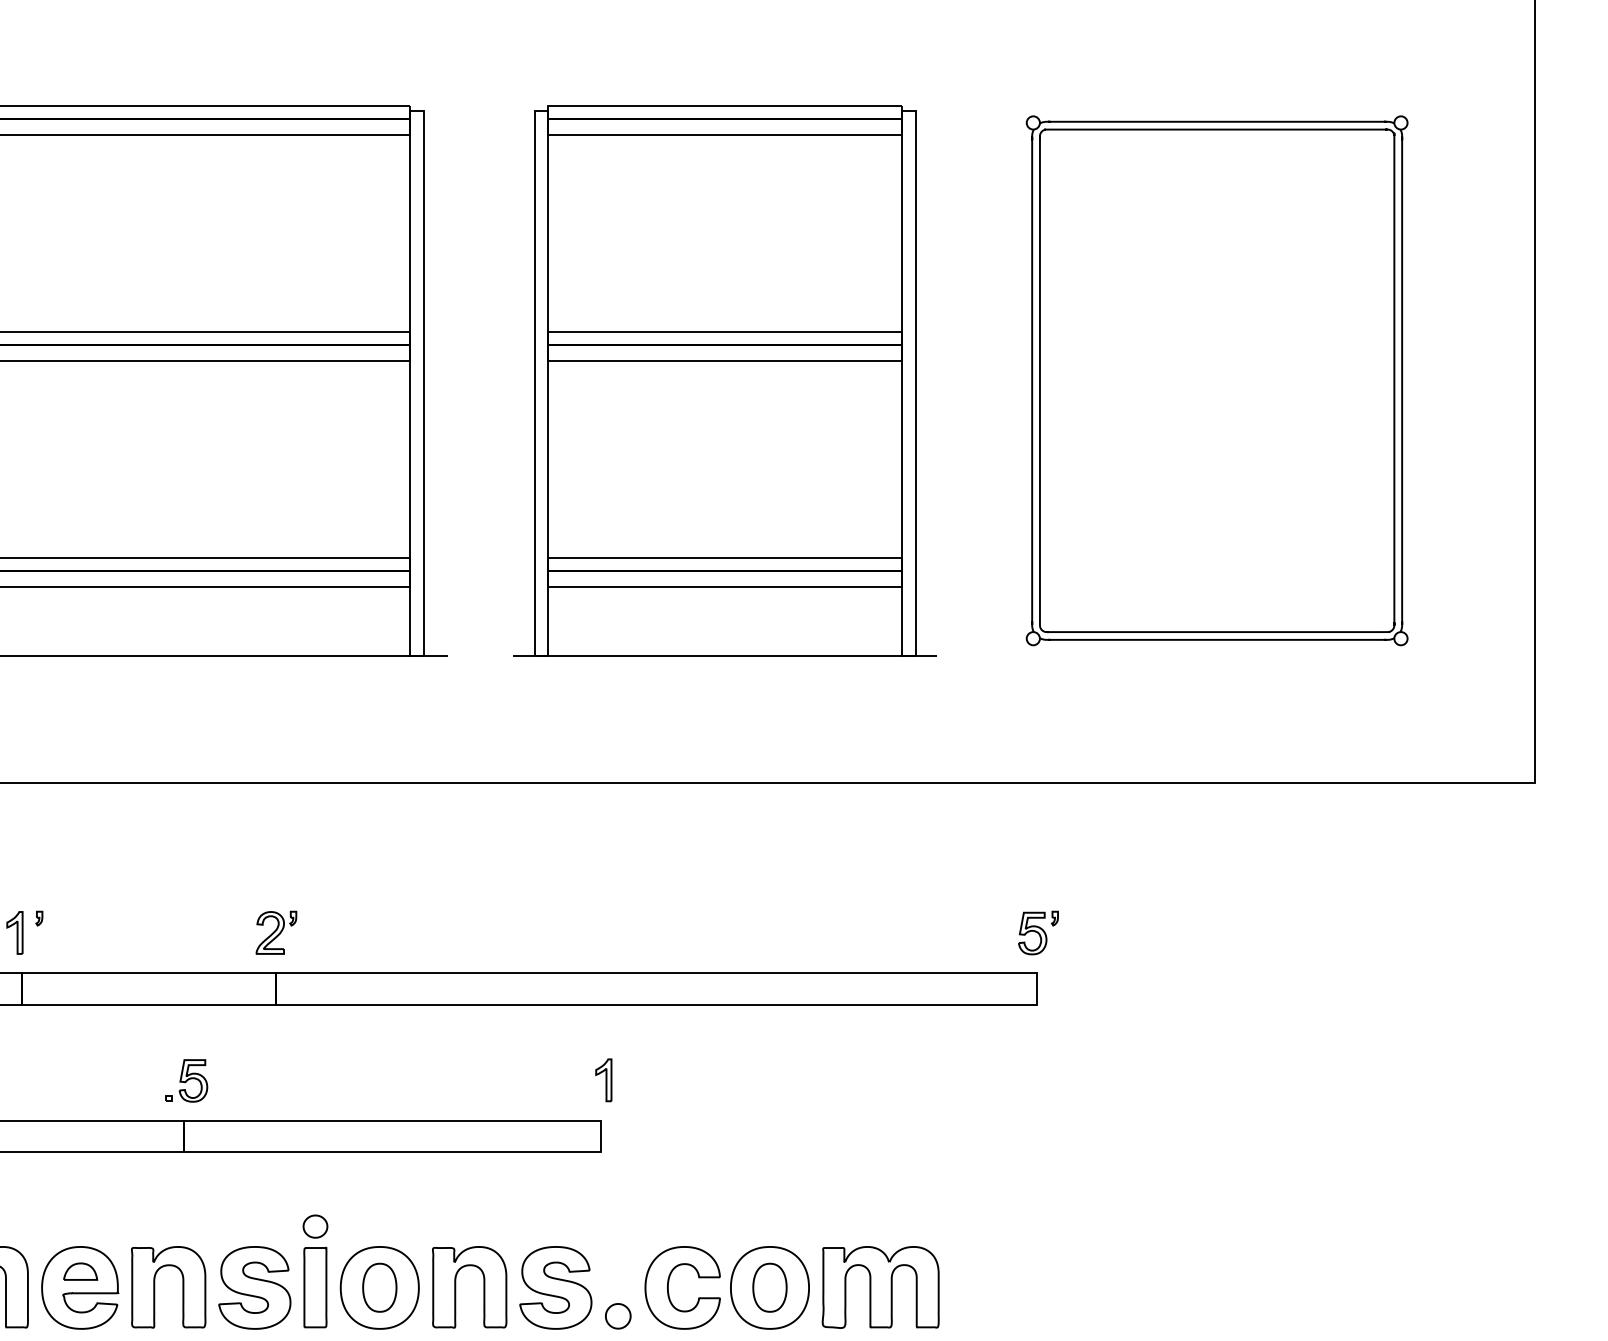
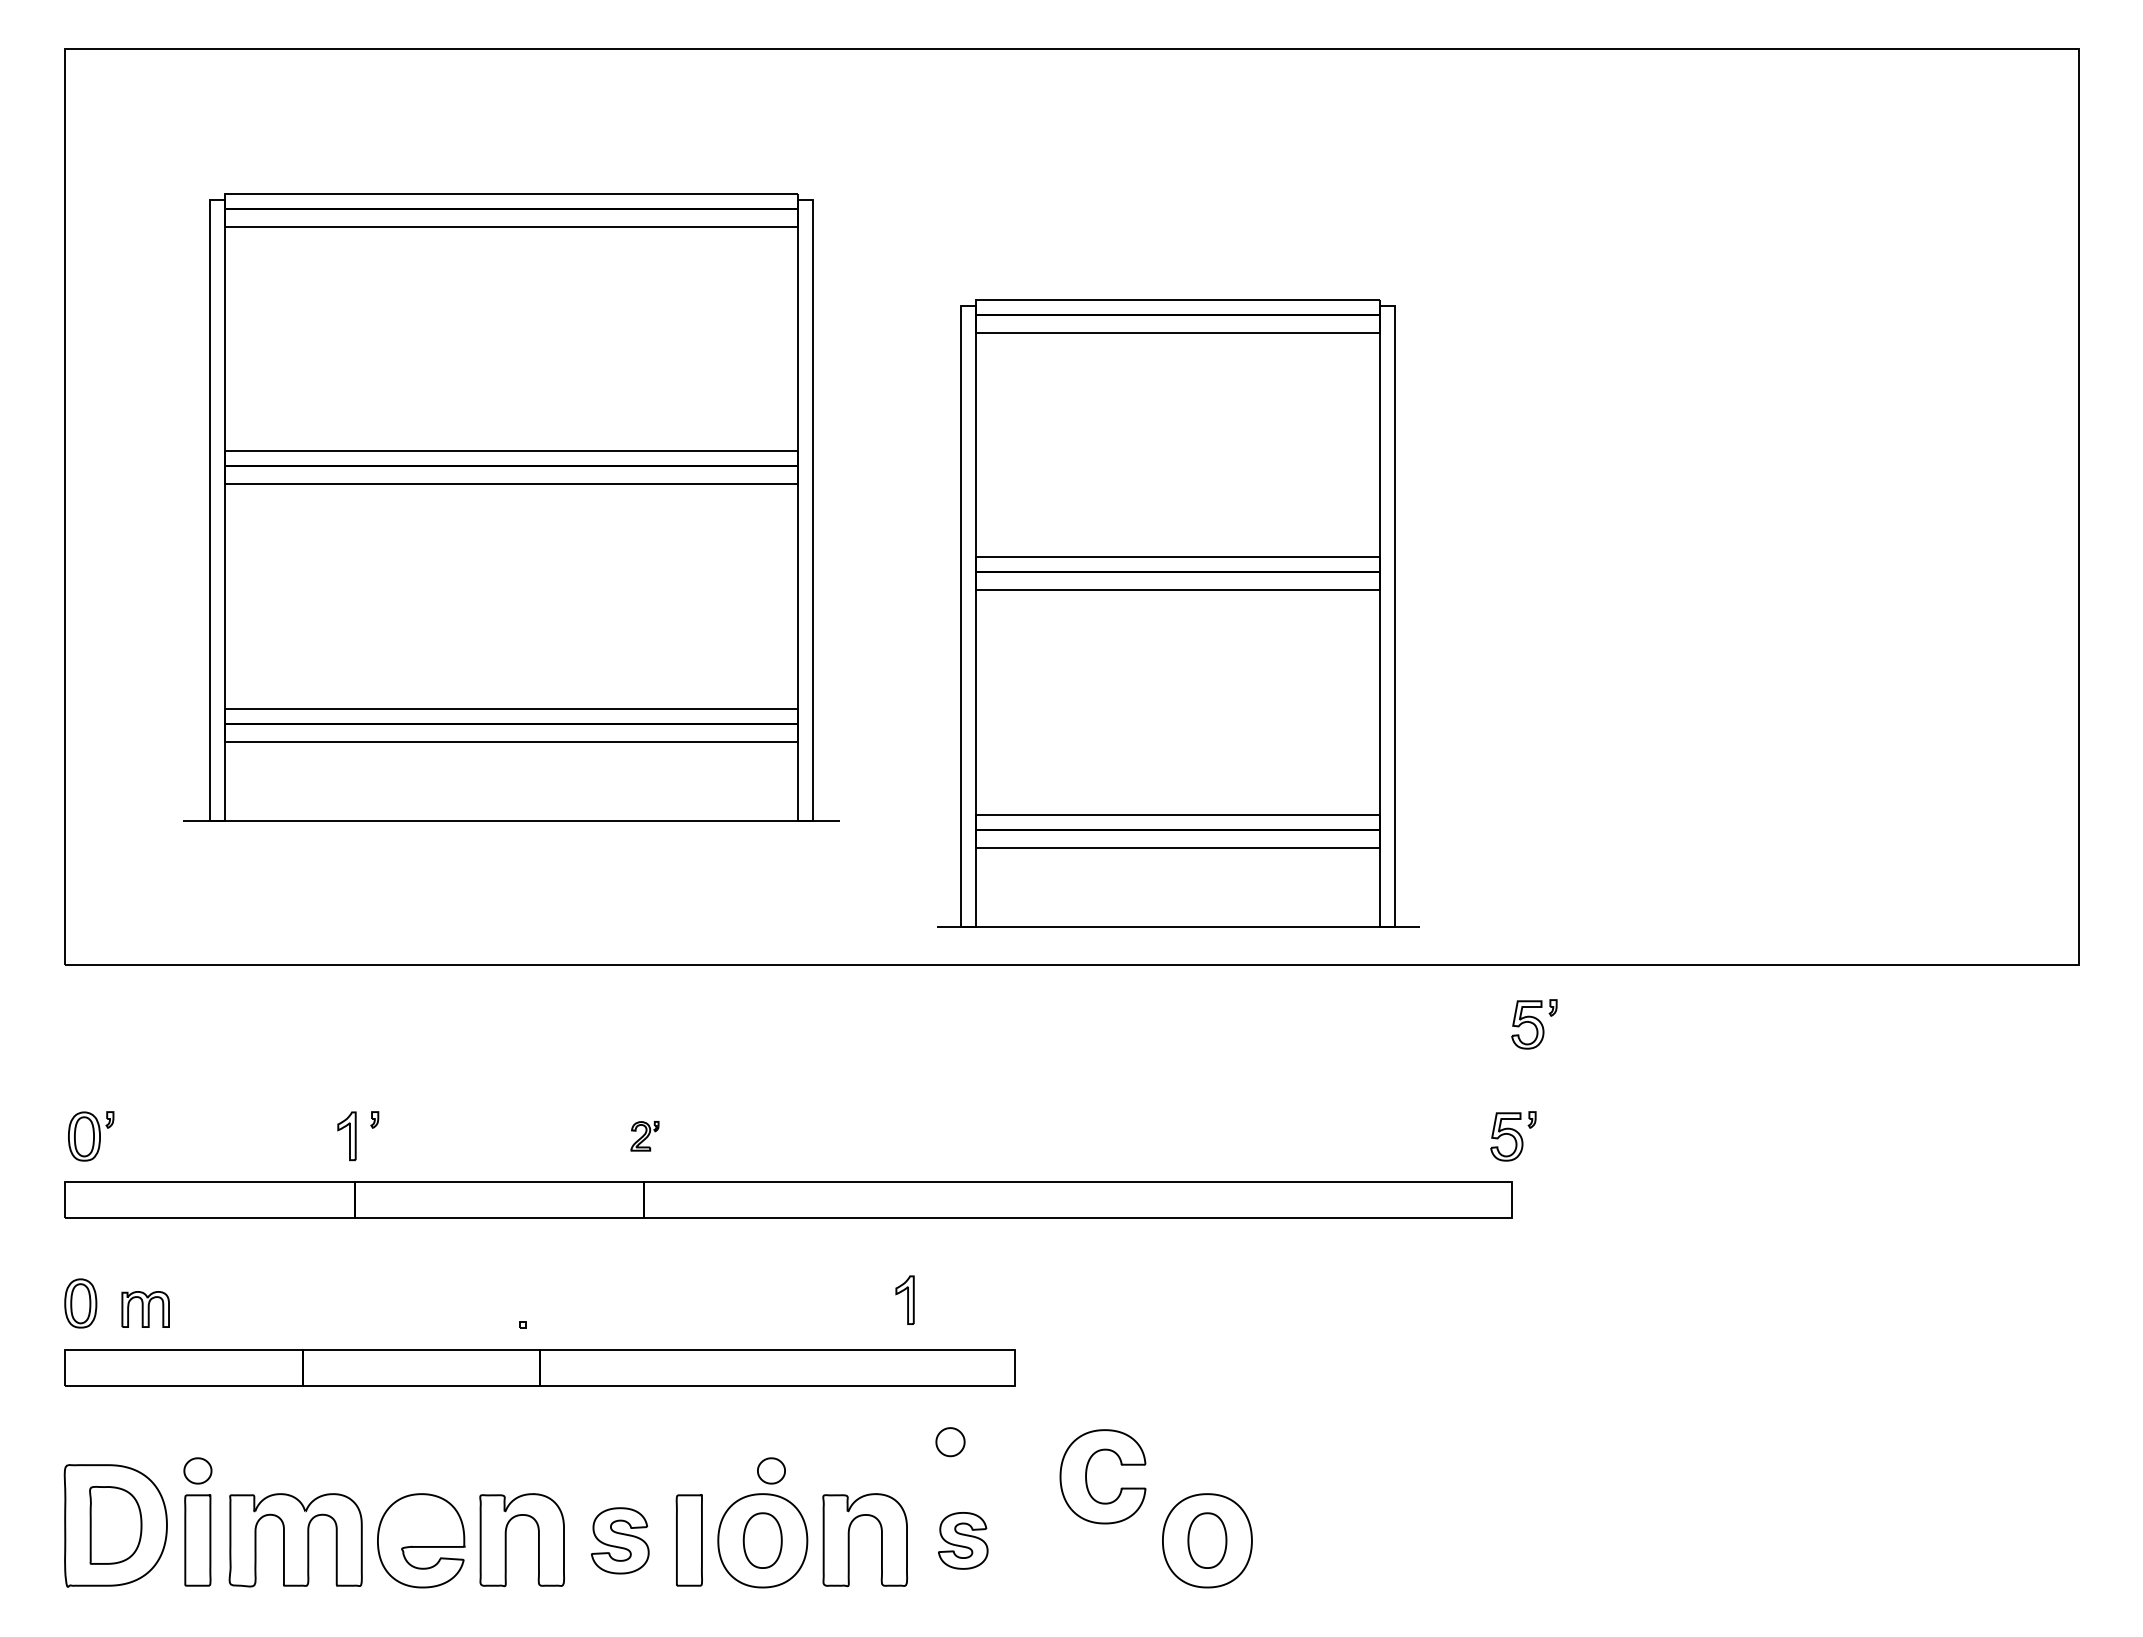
part: (1216, 380) -> (1716, 506), removed
part: (725, 381) -> (1178, 613), moved
part: (1056, 834) -> (1534, 1024), added
part: (276, 933) -> (644, 1136), size x0.6
part: (603, 1079) -> (904, 1299), moved
part: (193, 1080) -> (550, 1304), removed
part: (315, 1226) -> (771, 1470), moved
part: (80, 1271) -> (421, 1522), removed
part: (669, 1284) -> (1087, 1472), moved
part: (254, 1287) -> (619, 1540), size x0.7
part: (555, 1287) -> (962, 1540), size x0.6
part: (880, 1287) -> (1333, 1540), removed
part: (618, 1316) -> (950, 1442), moved

